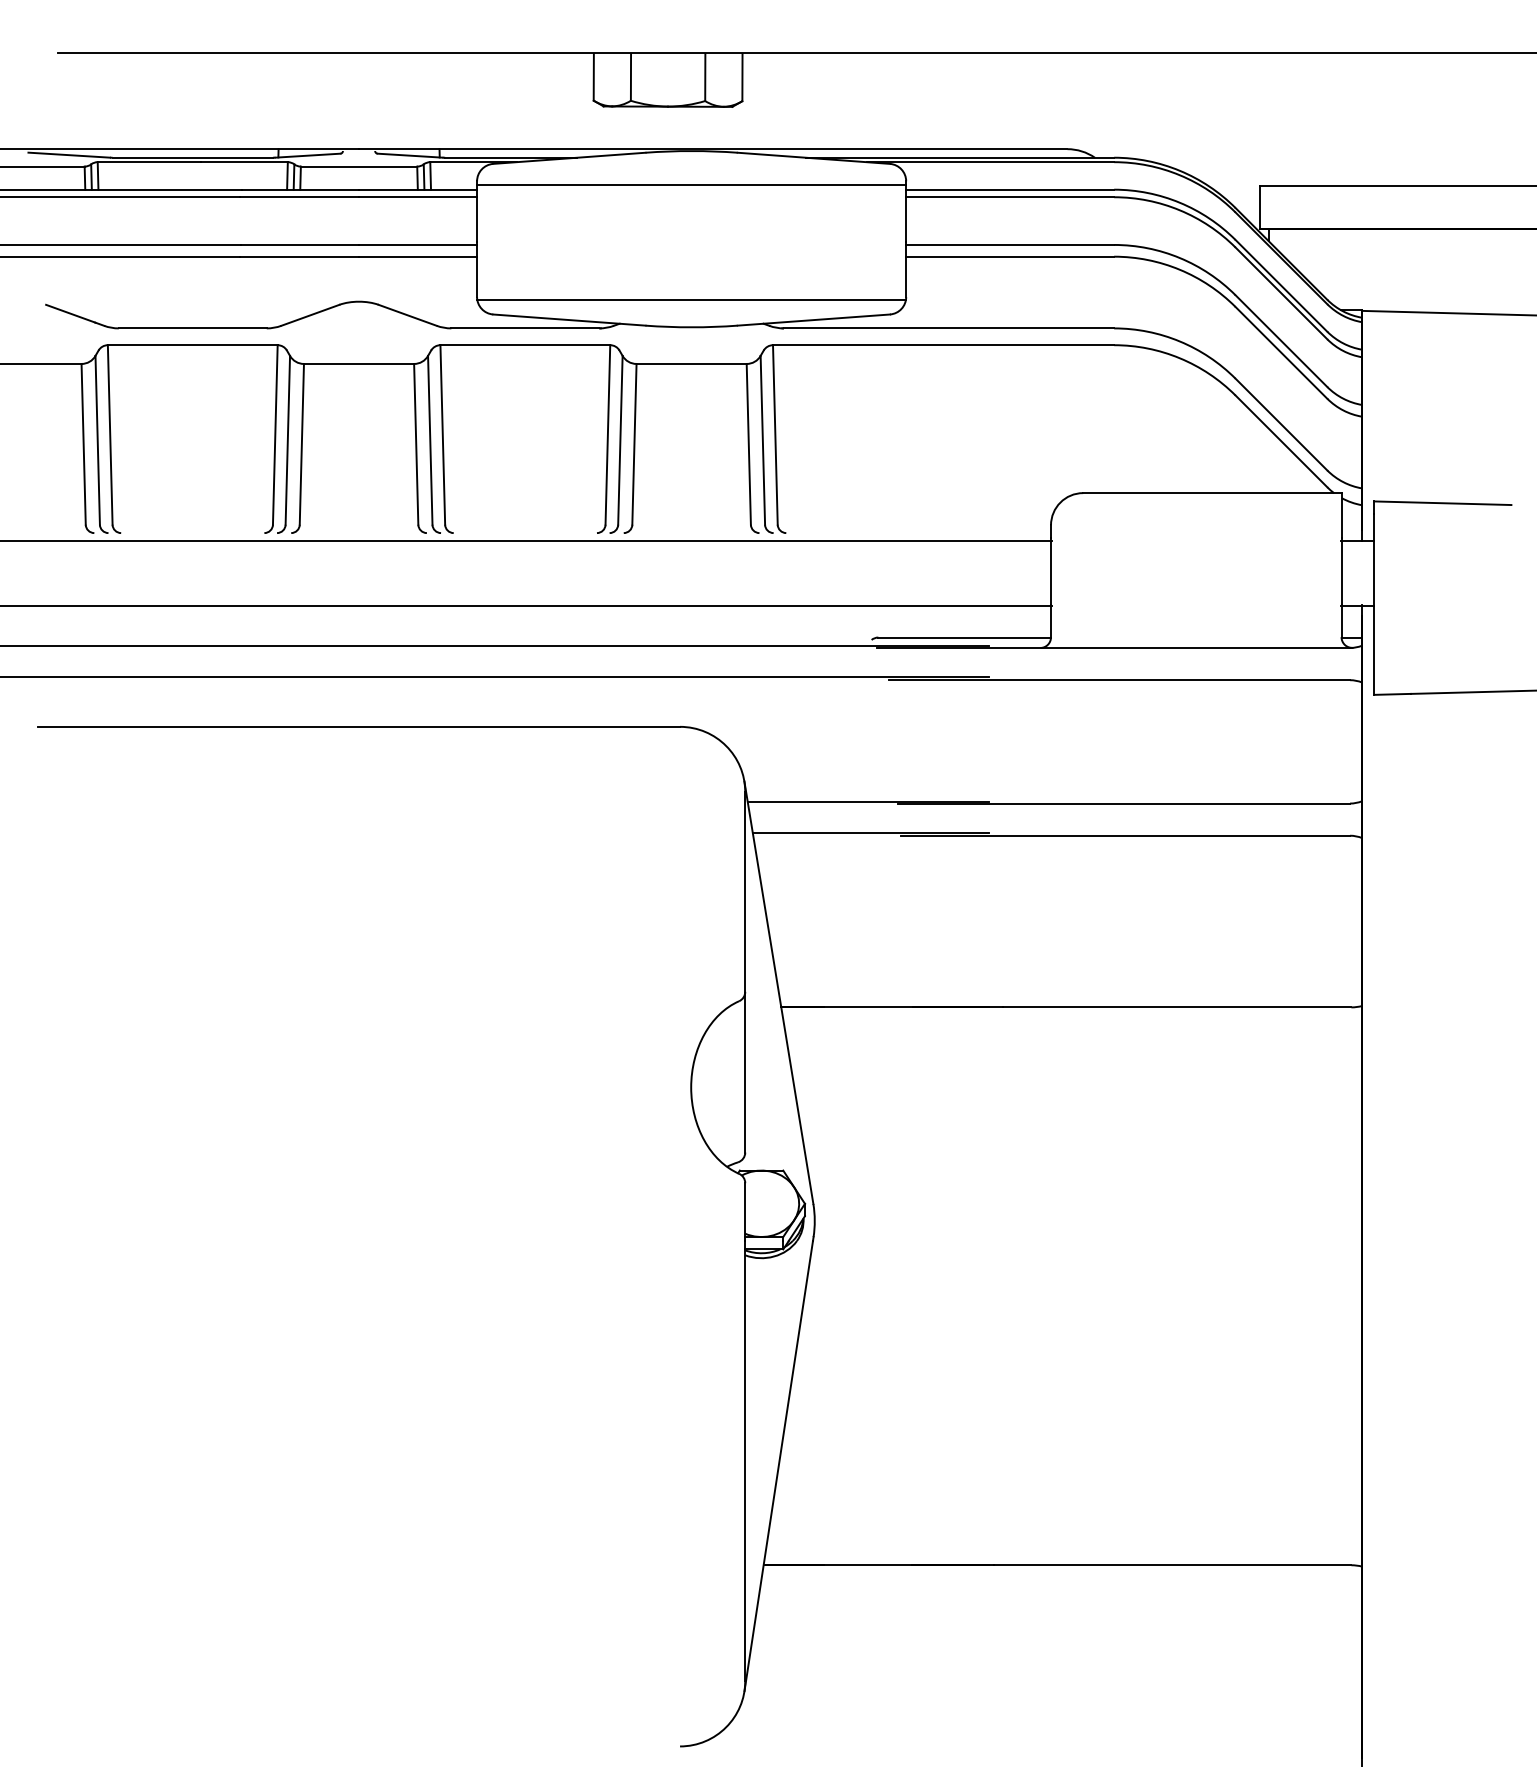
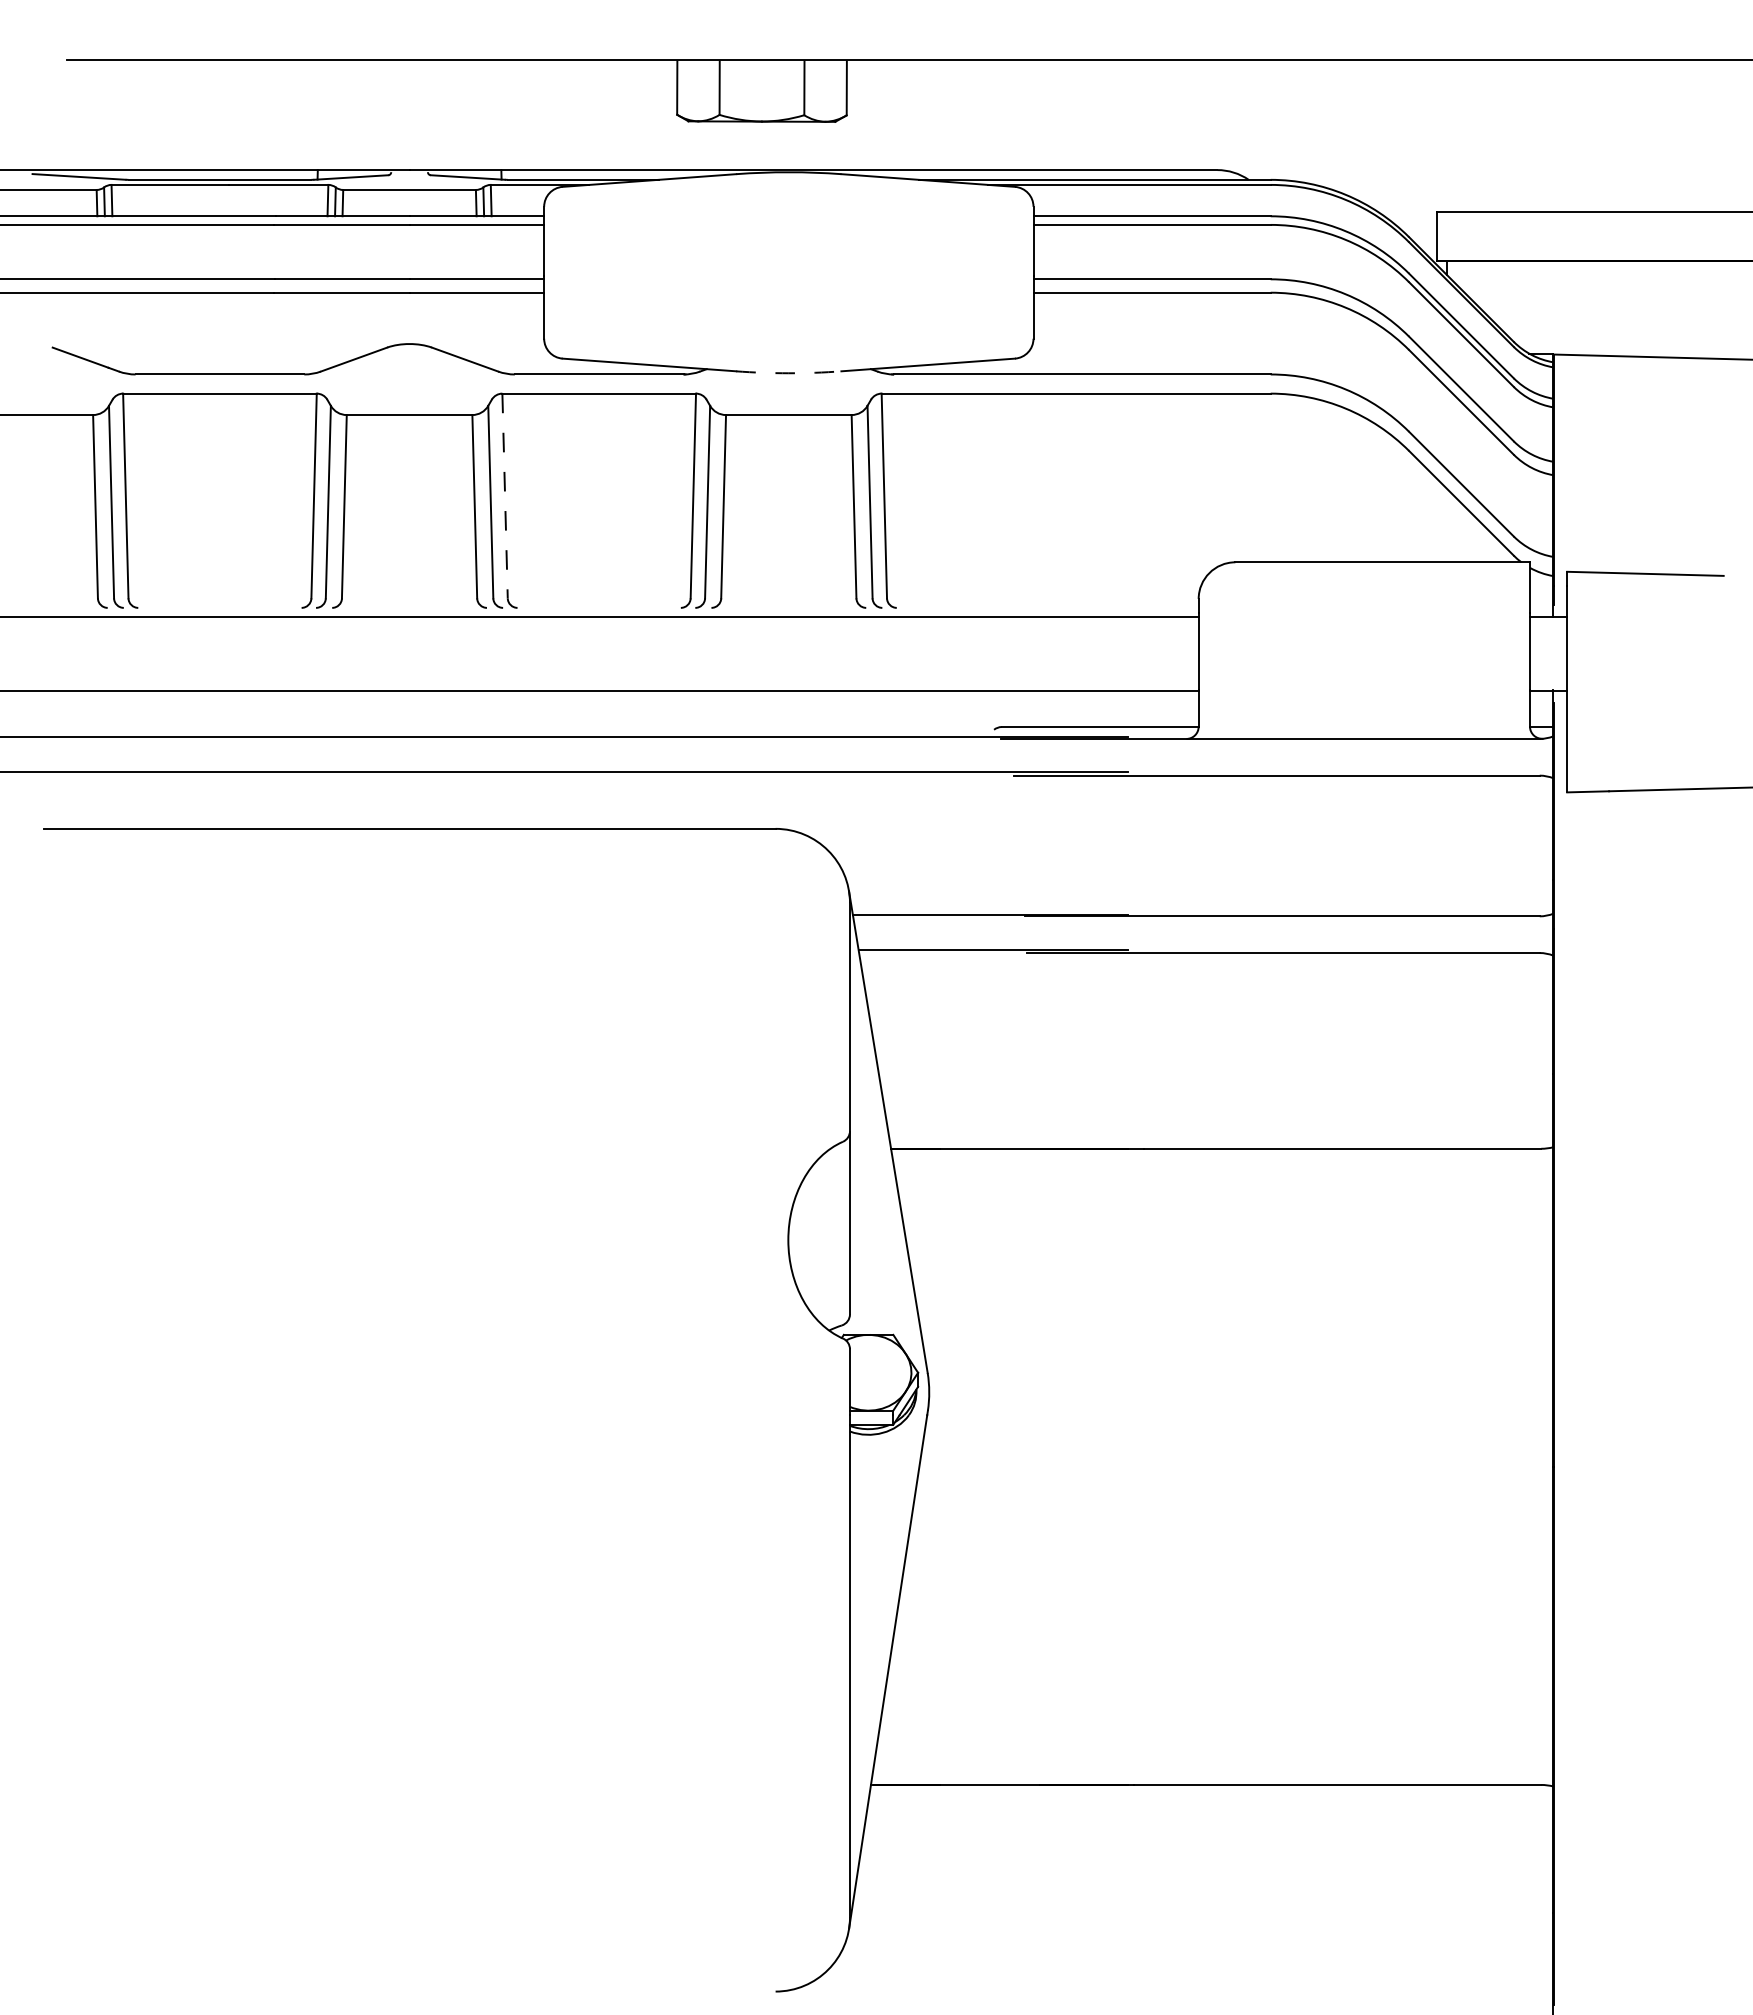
line: (691, 184) -> (788, 210), removed
line: (691, 299) -> (788, 341), removed
arc: (691, 327) -> (788, 373), solid -> dashed
line: (443, 435) -> (505, 496), solid -> dashed

